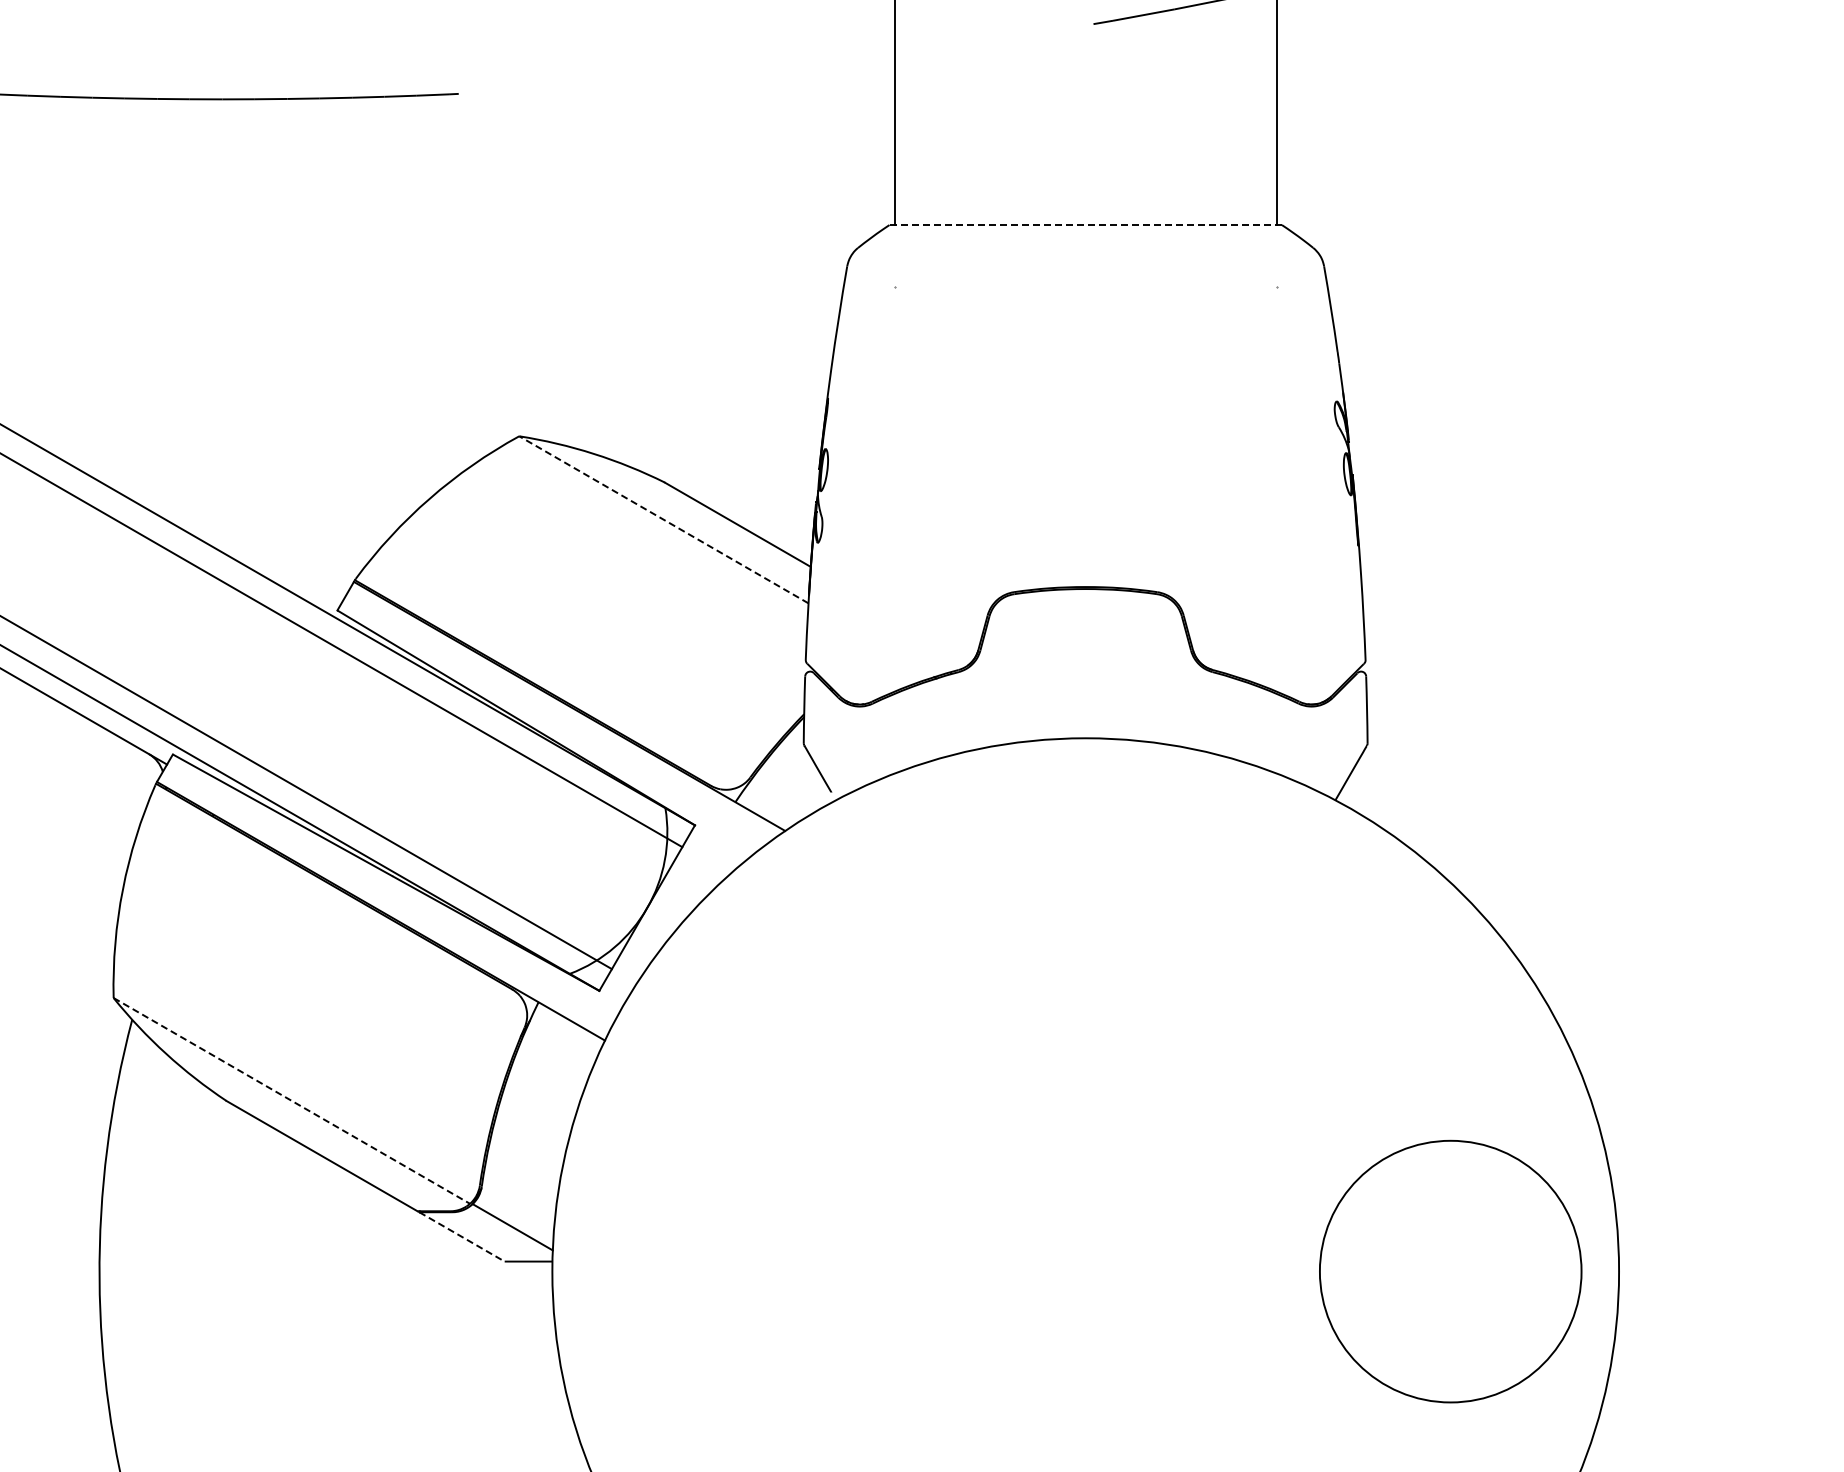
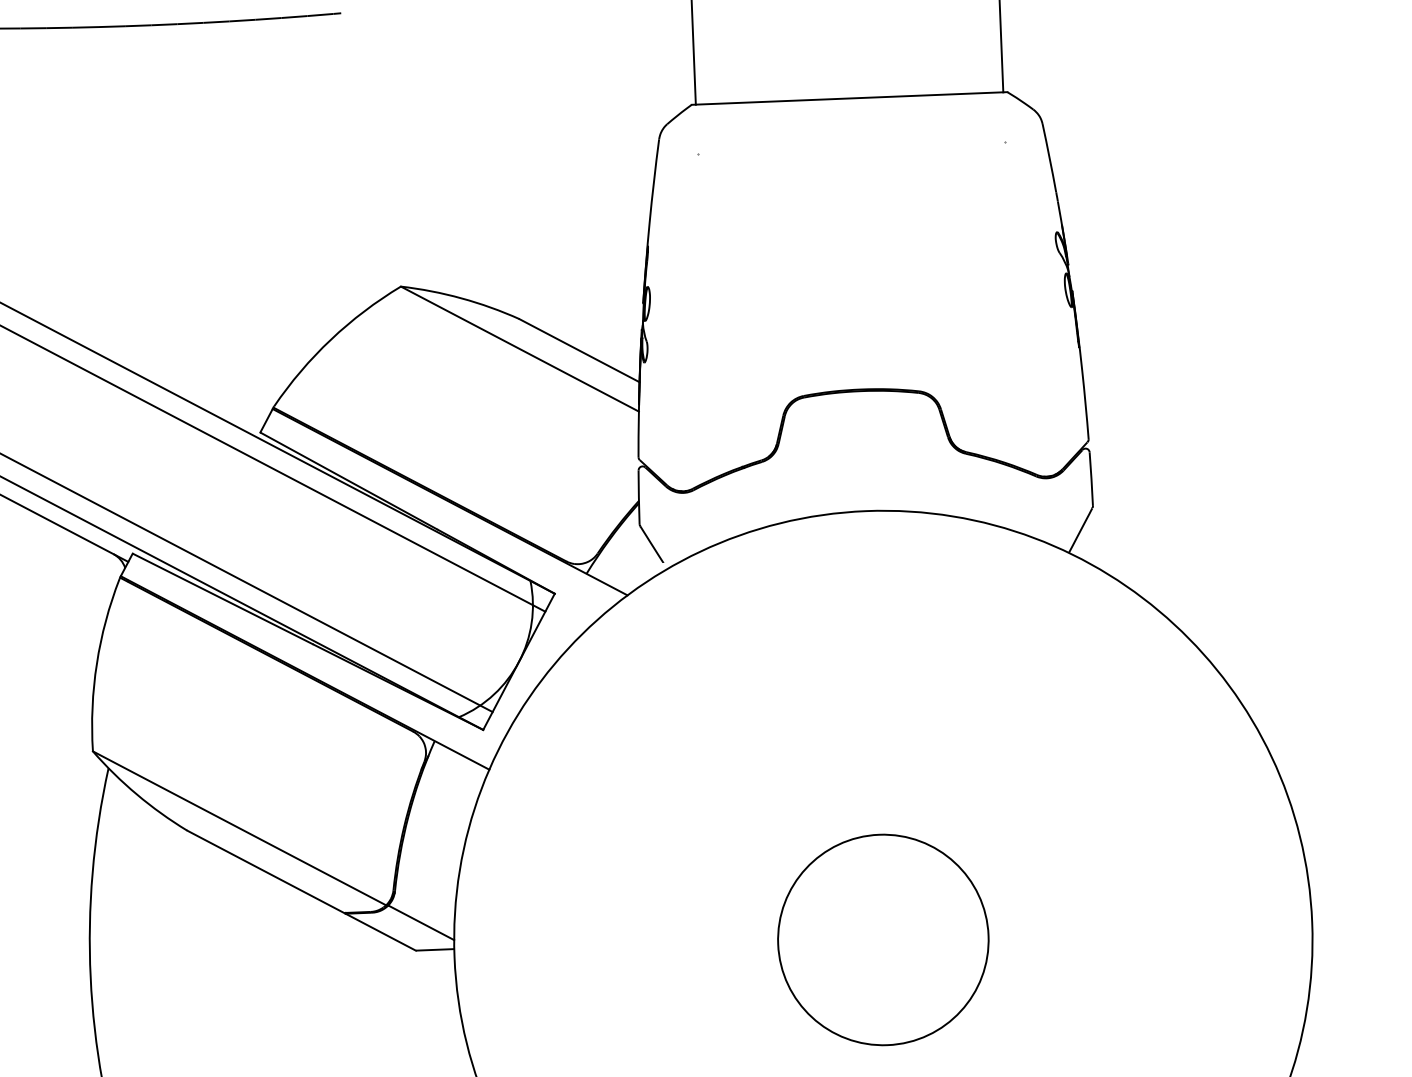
line: (1085, 225) -> (849, 98), dashed -> solid
line: (663, 519) -> (519, 348), dashed -> solid
line: (291, 1100) -> (239, 828), dashed -> solid
line: (462, 1237) -> (381, 932), dashed -> solid
circle: (1450, 1271) -> (883, 939), moved

